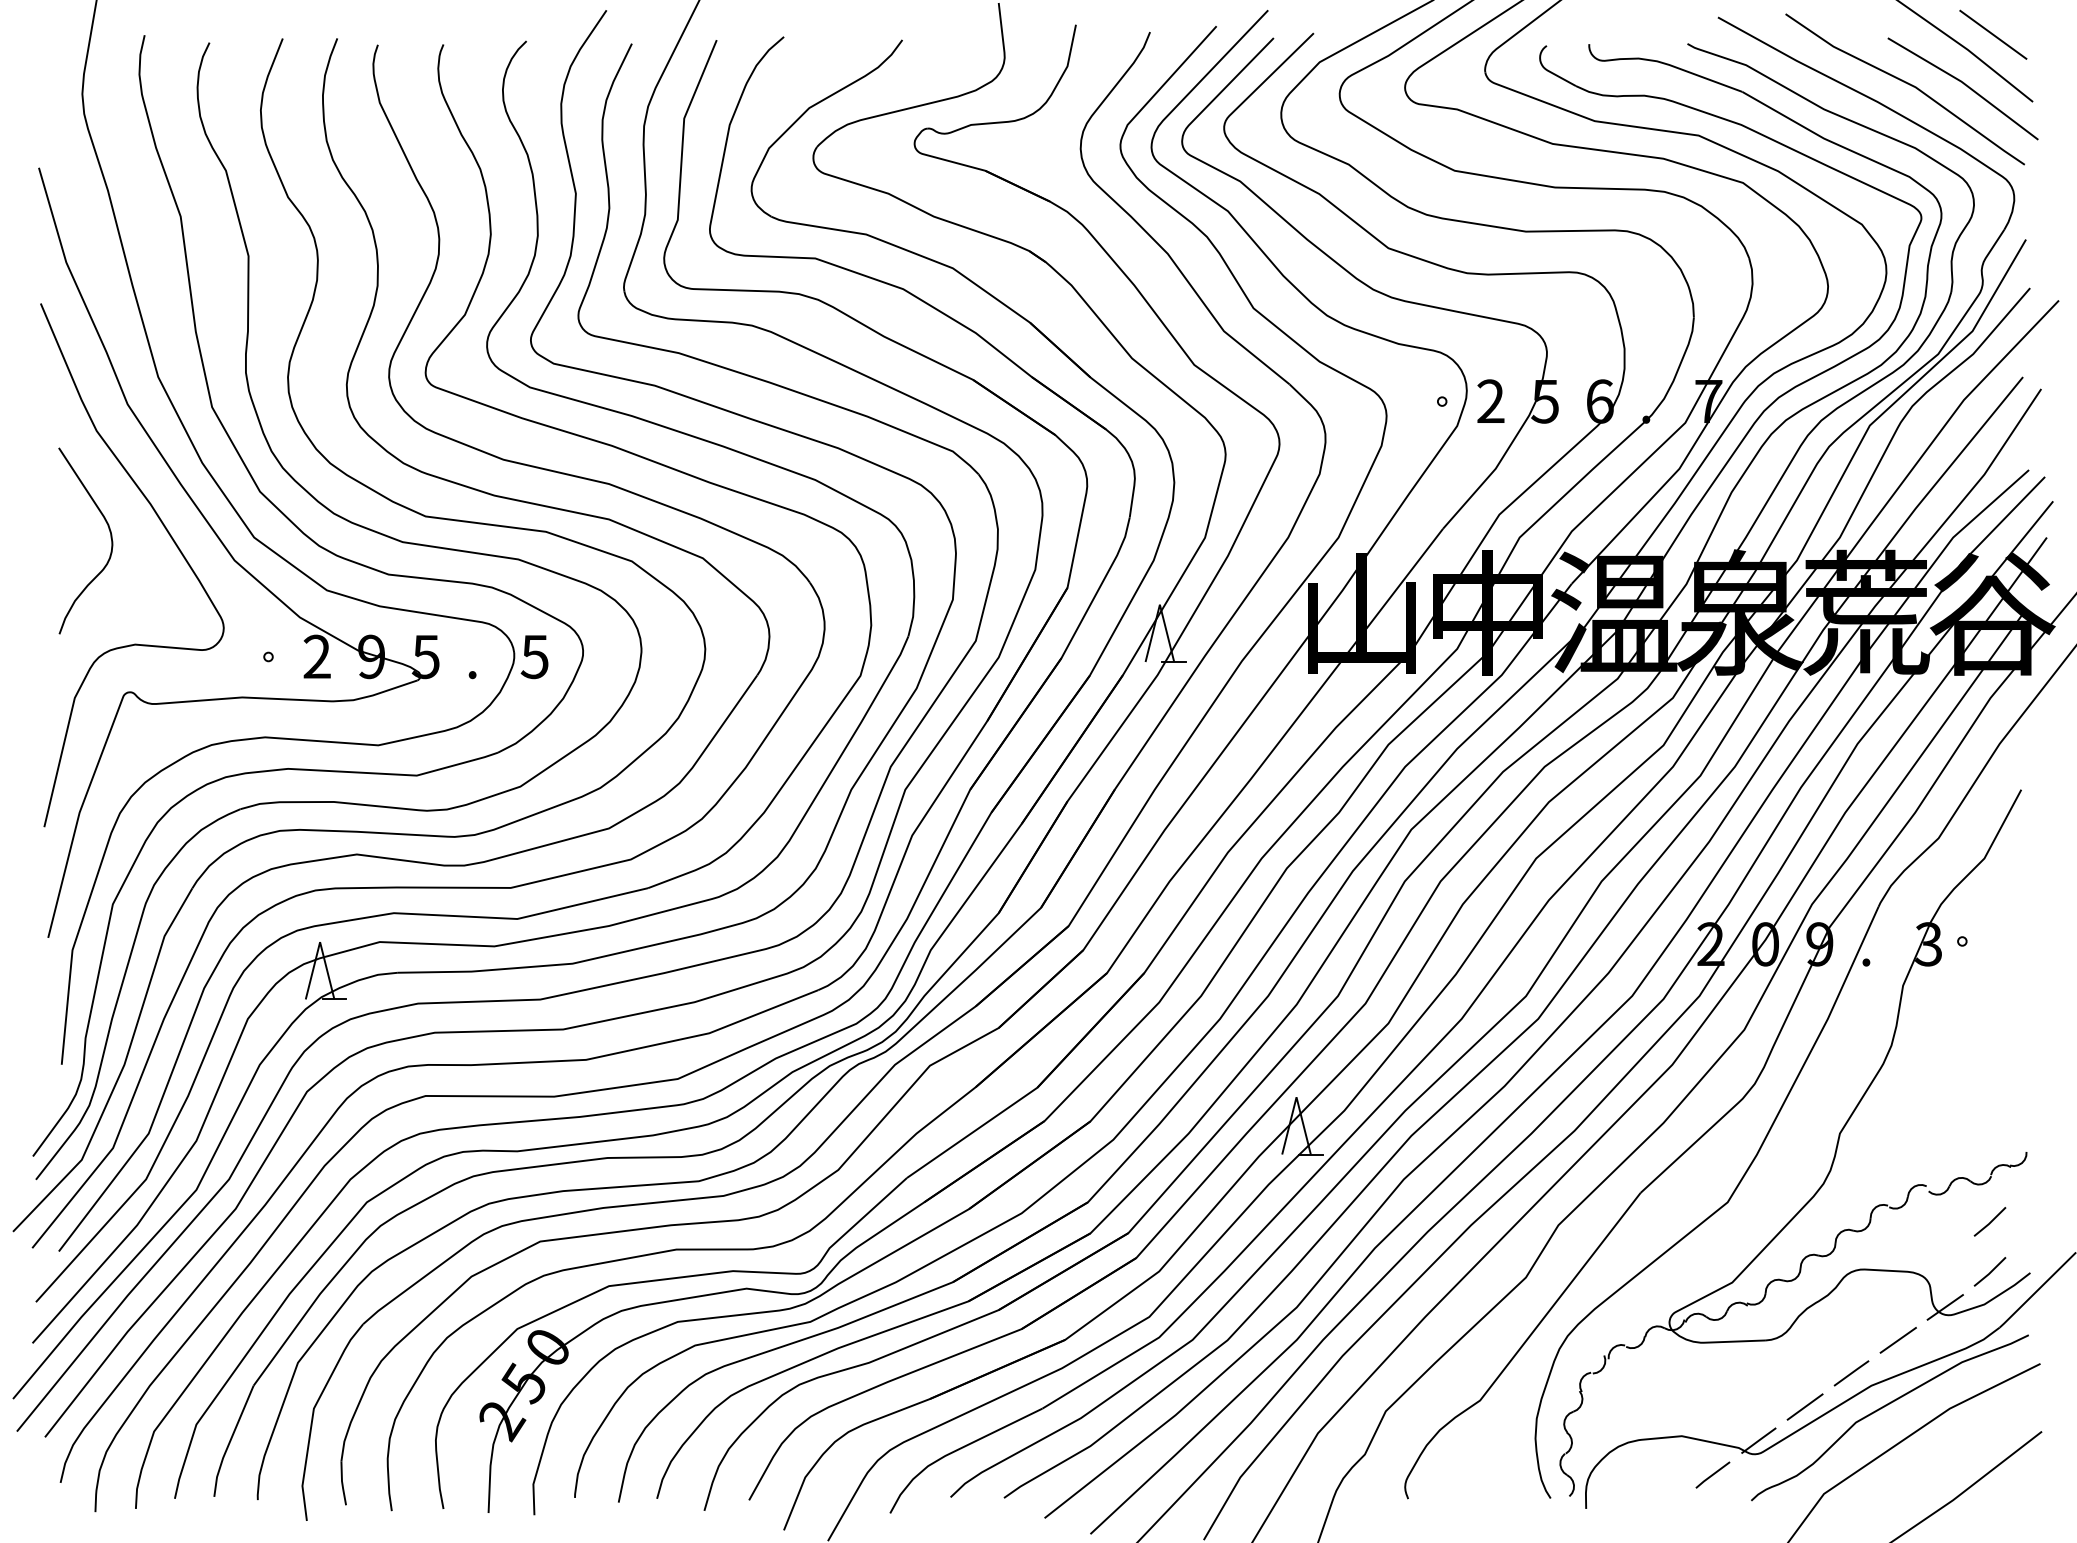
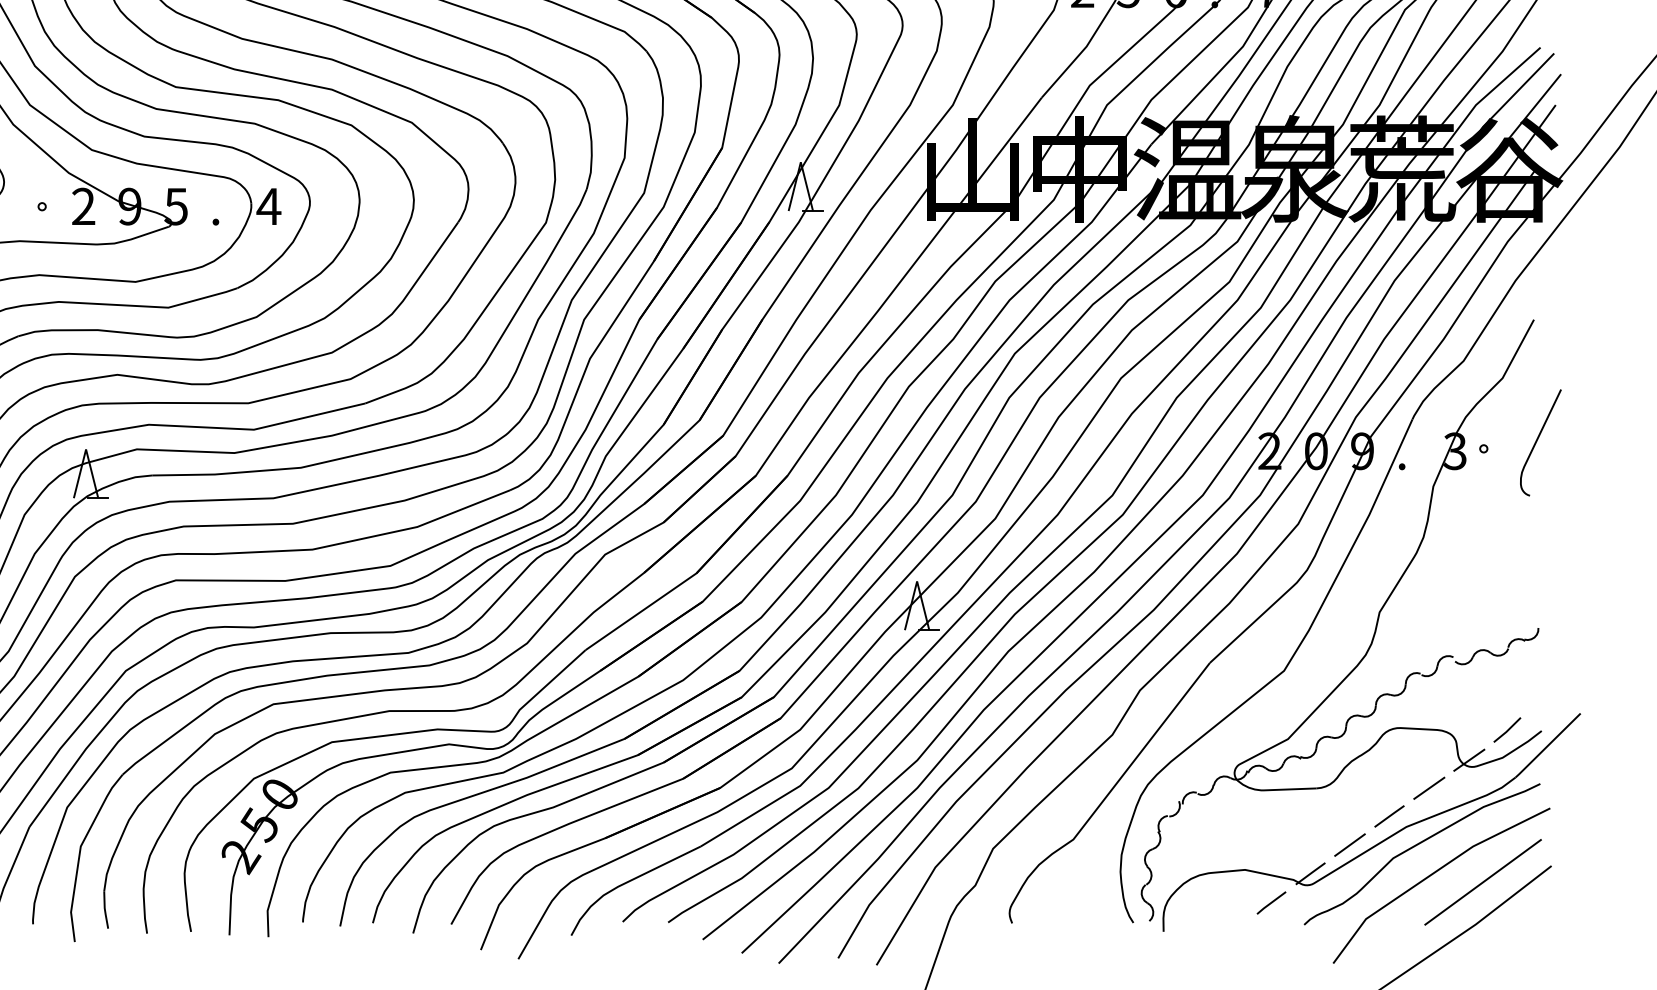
text: (534, 657) -> (268, 207), 5 -> 4
curve: (2025, 932) -> (1537, 441), added
line: (1990, 1221) -> (1507, 687), removed
line: (1961, 1450) -> (1483, 882), added

